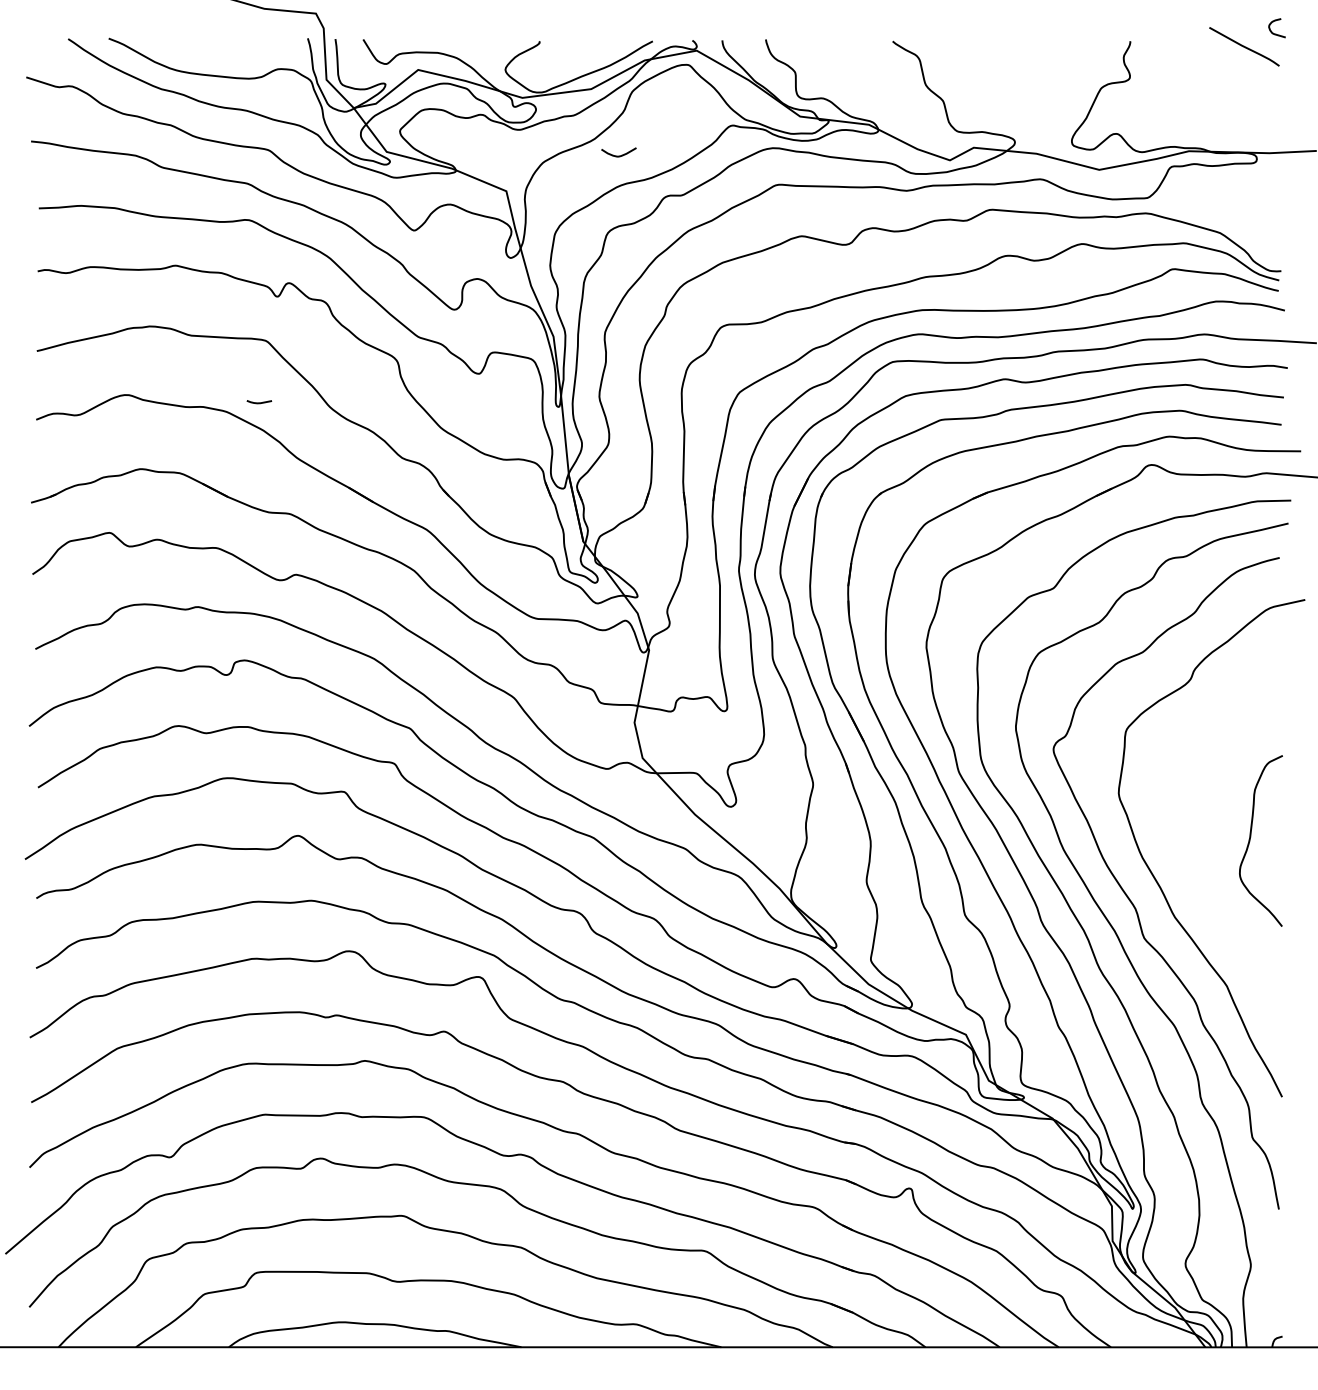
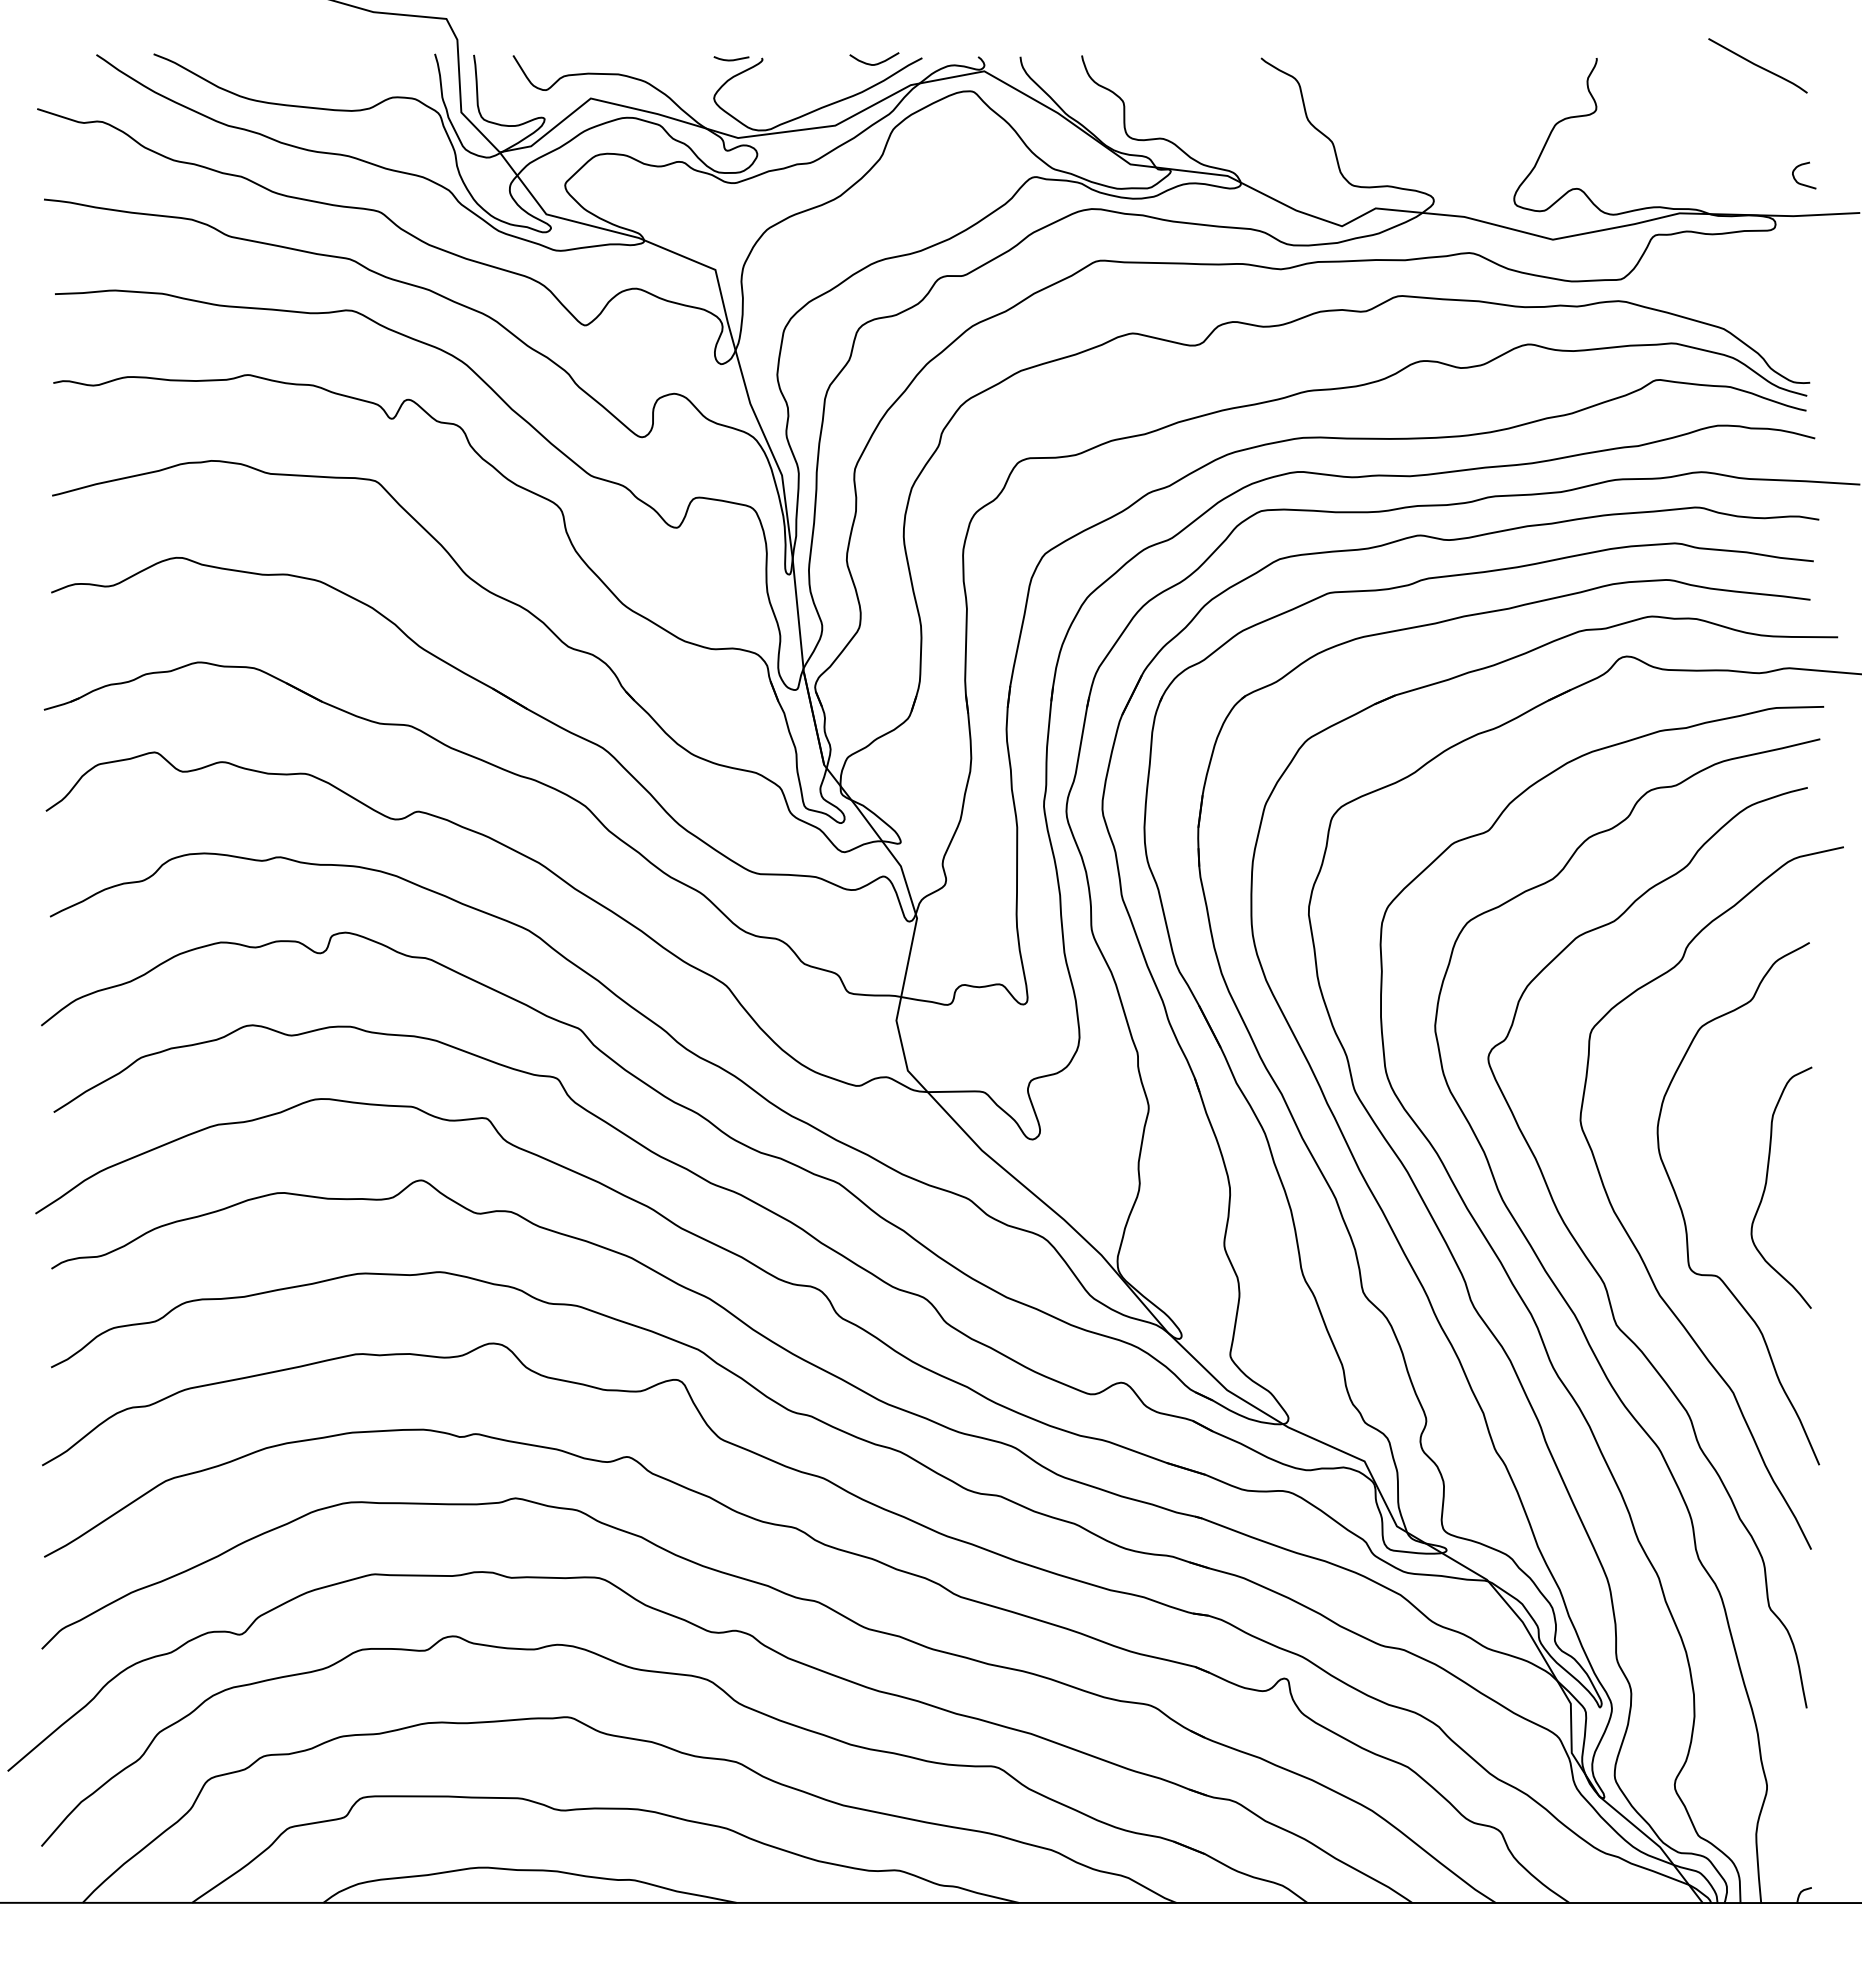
curve: (1275, 33) -> (1802, 183), moved
curve: (619, 155) -> (875, 63), moved
curve: (259, 402) -> (731, 59), moved
curve: (1192, 861) -> (1684, 1216), added

